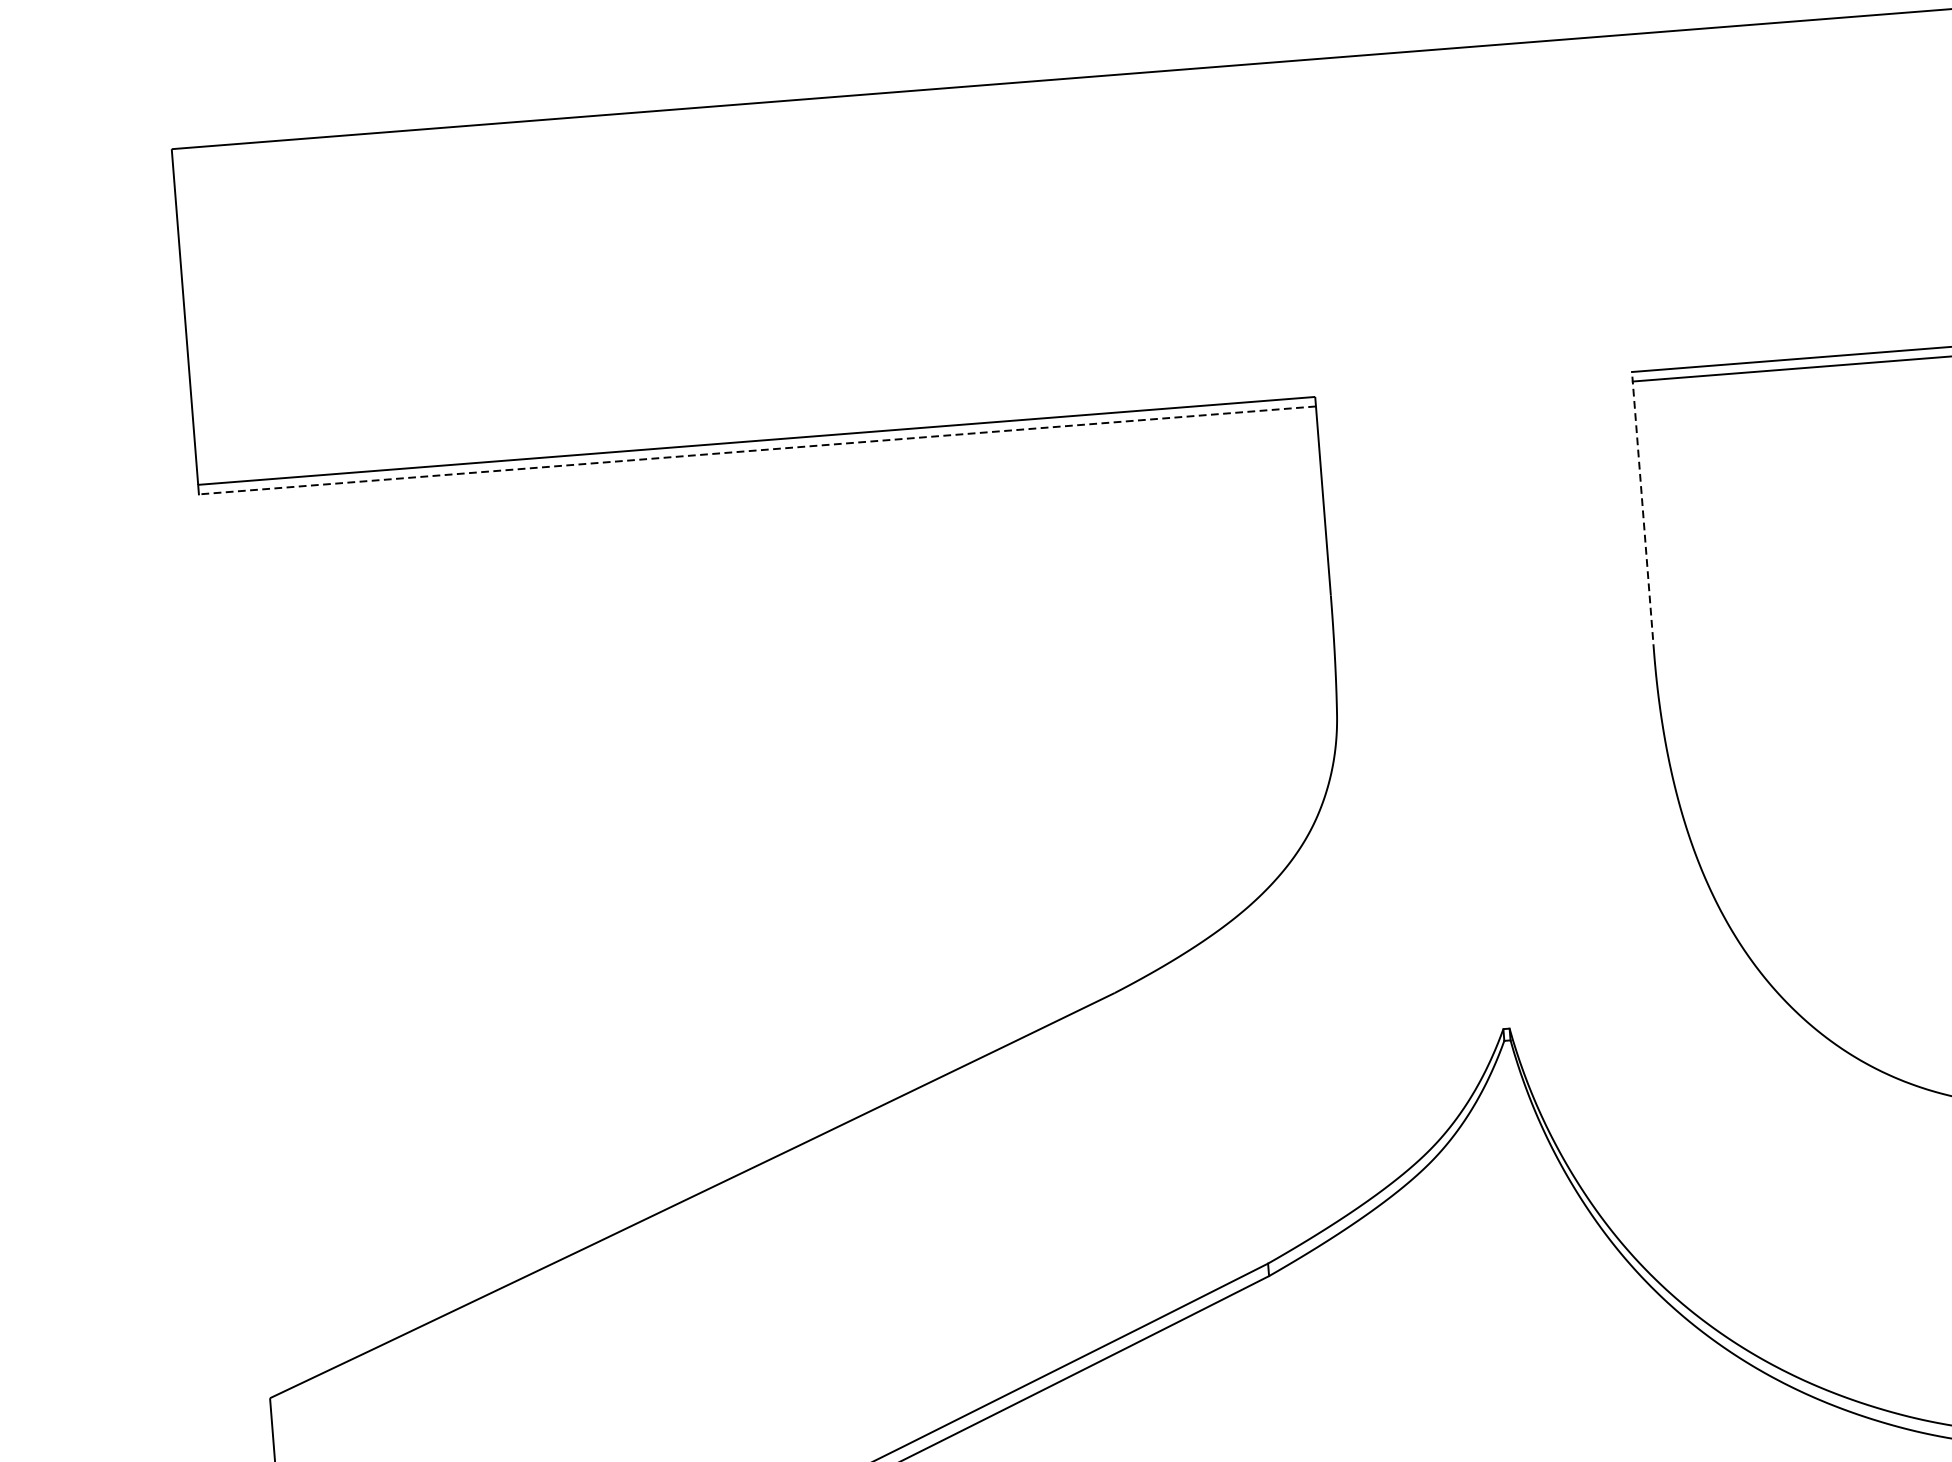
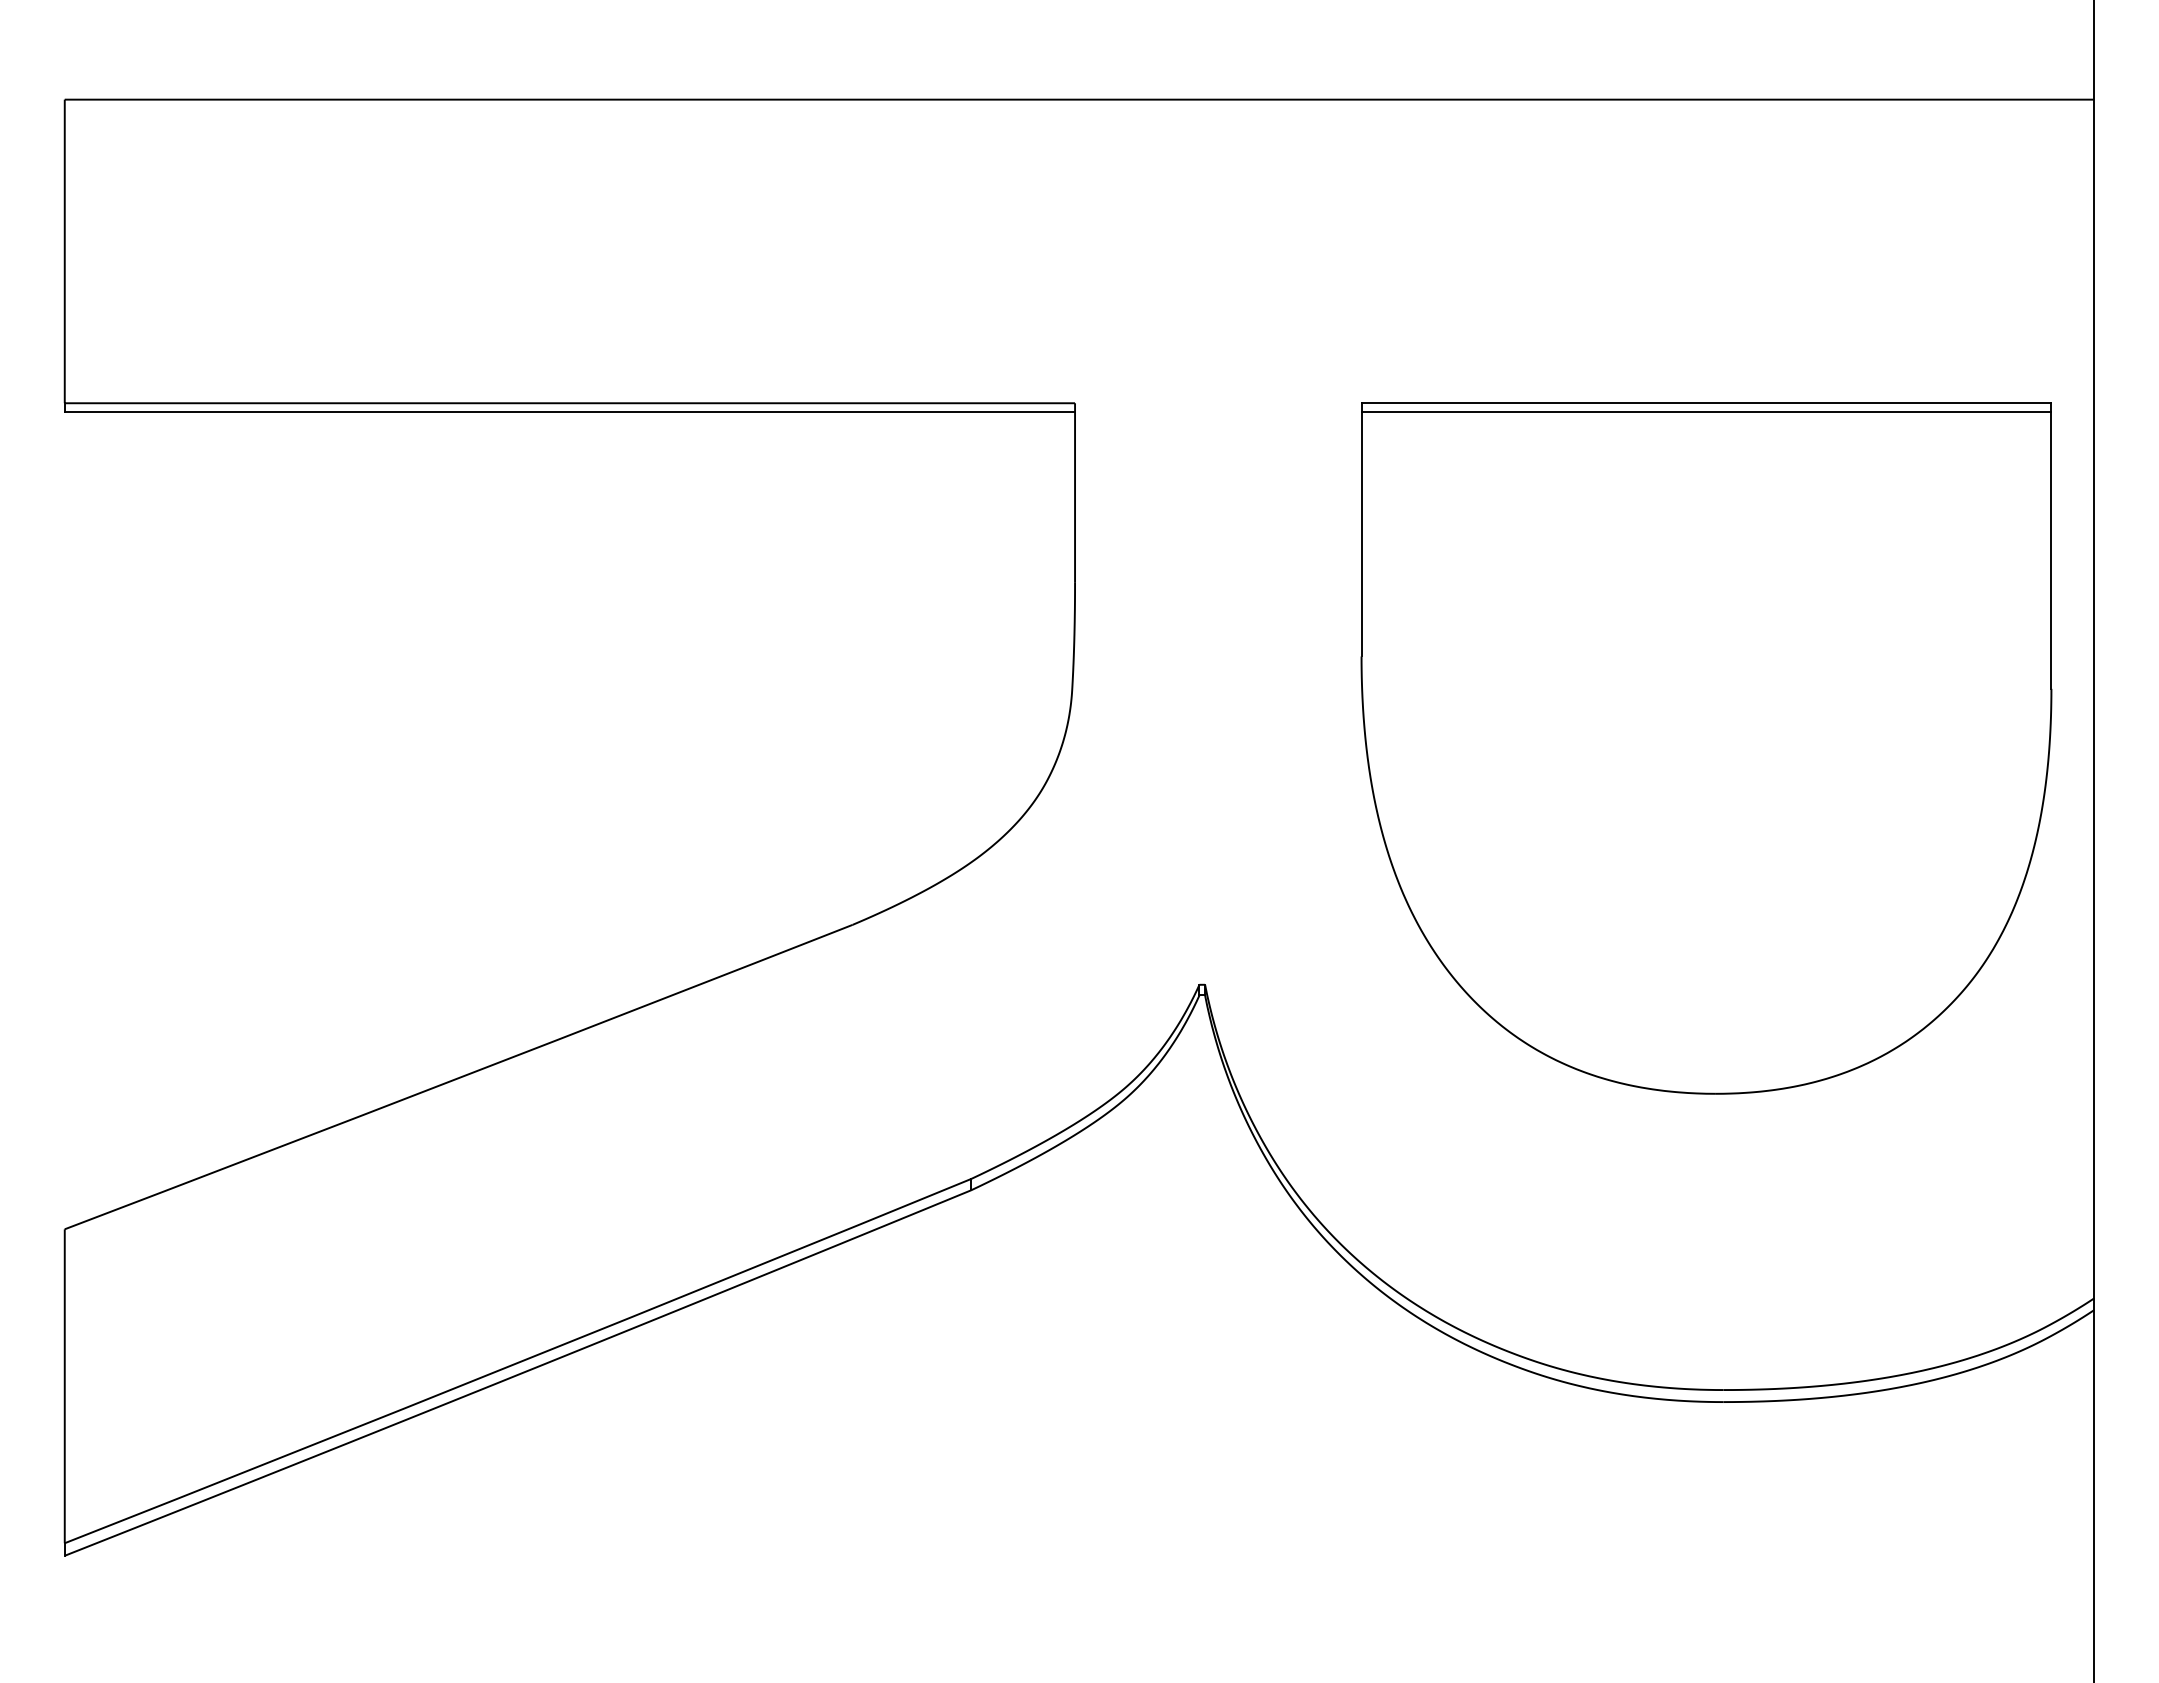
line: (756, 450) -> (569, 411), dashed -> solid
line: (1642, 511) -> (1361, 529), dashed -> solid

